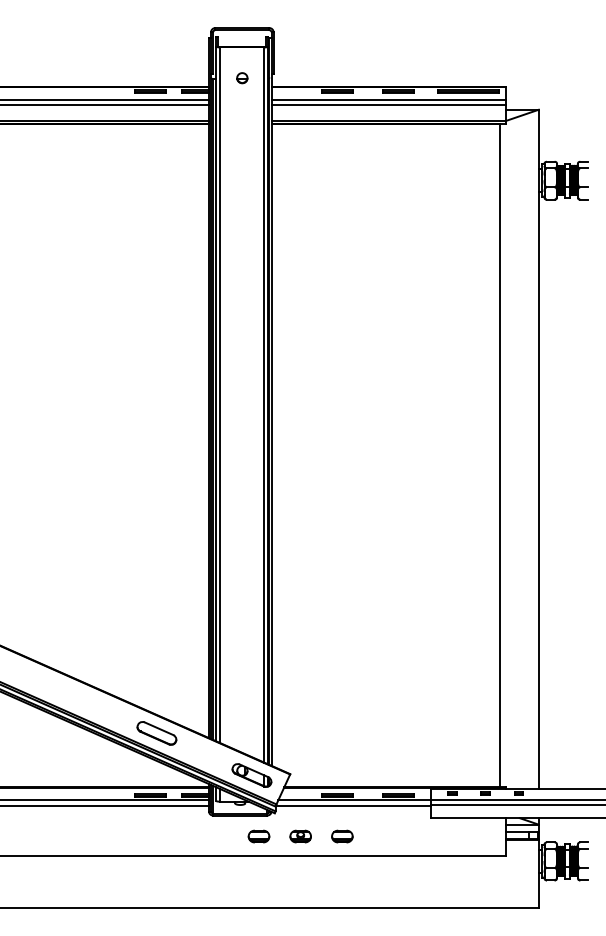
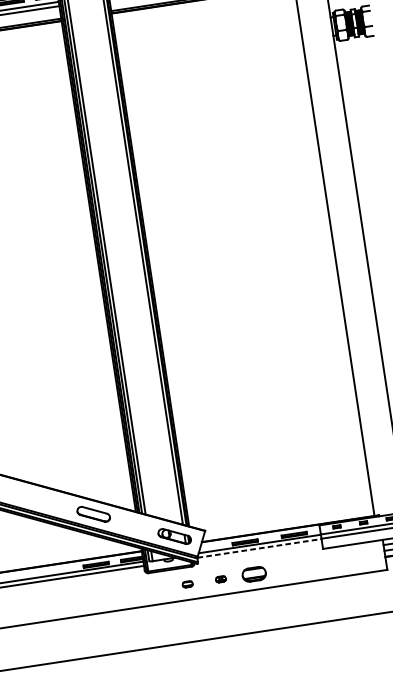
line: (353, 805) -> (259, 548), solid -> dashed
part: (258, 836) -> (187, 584), size x0.6
part: (300, 836) -> (220, 579), size x0.6
part: (342, 836) -> (254, 574), size x1.4

